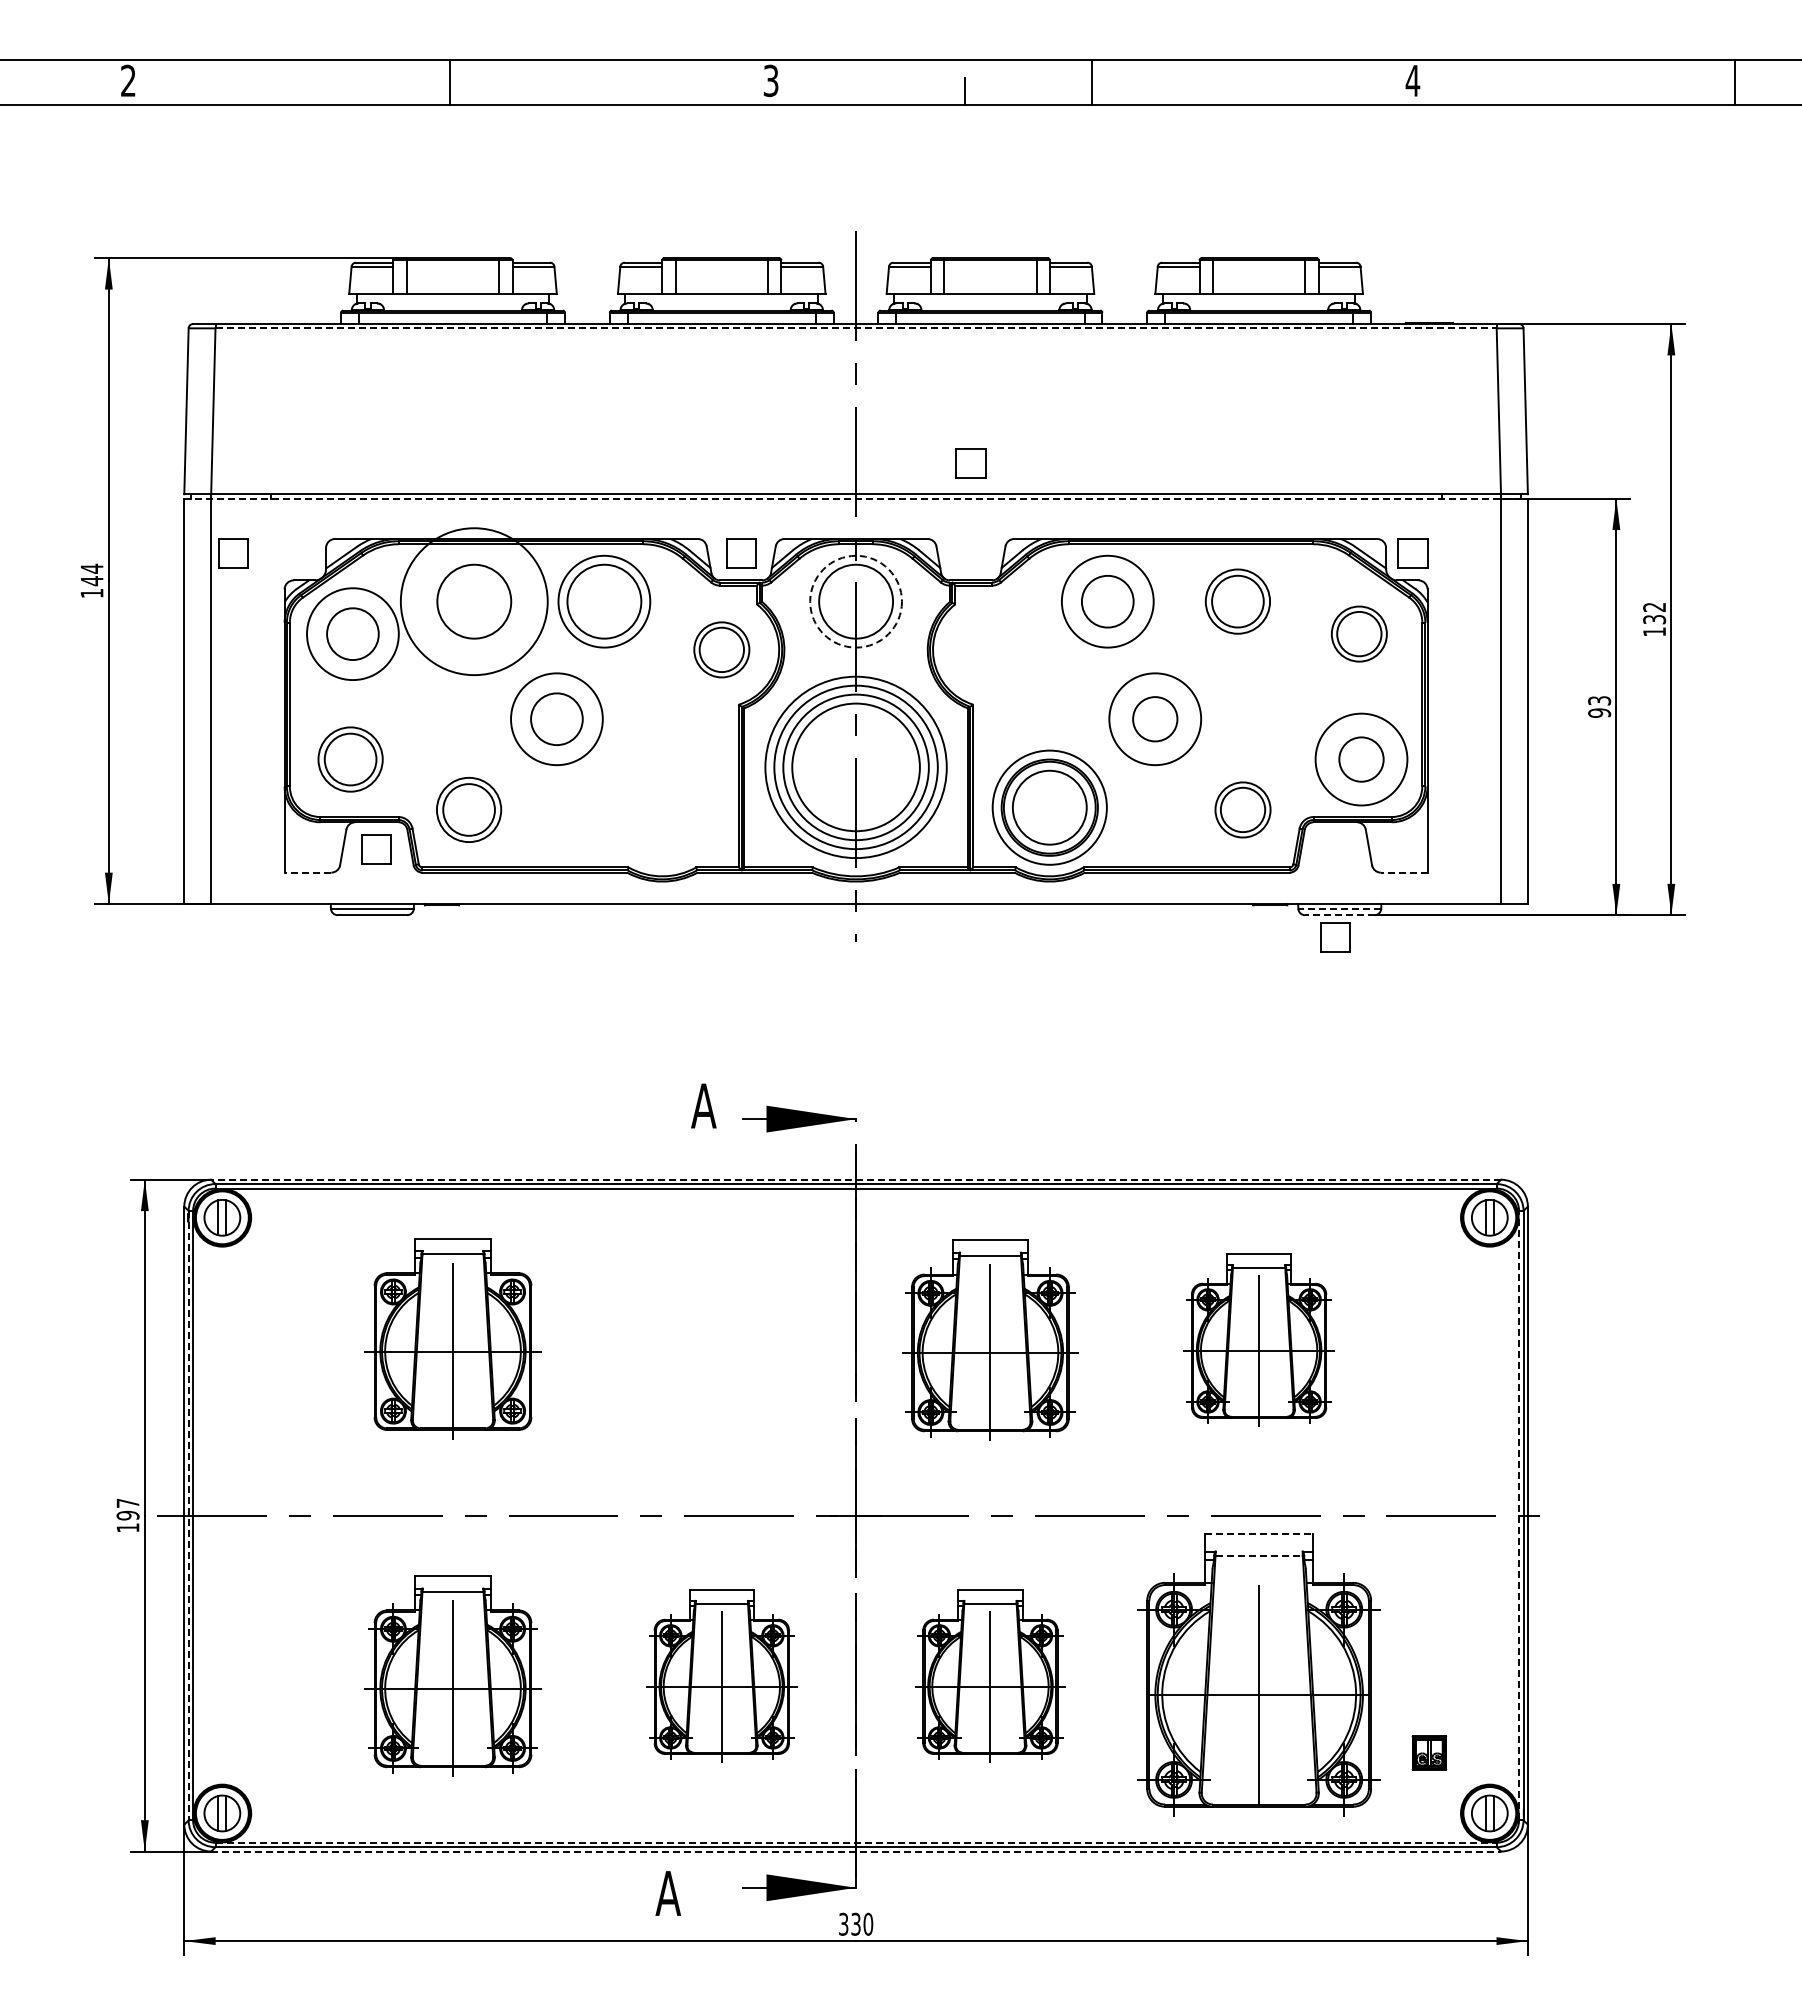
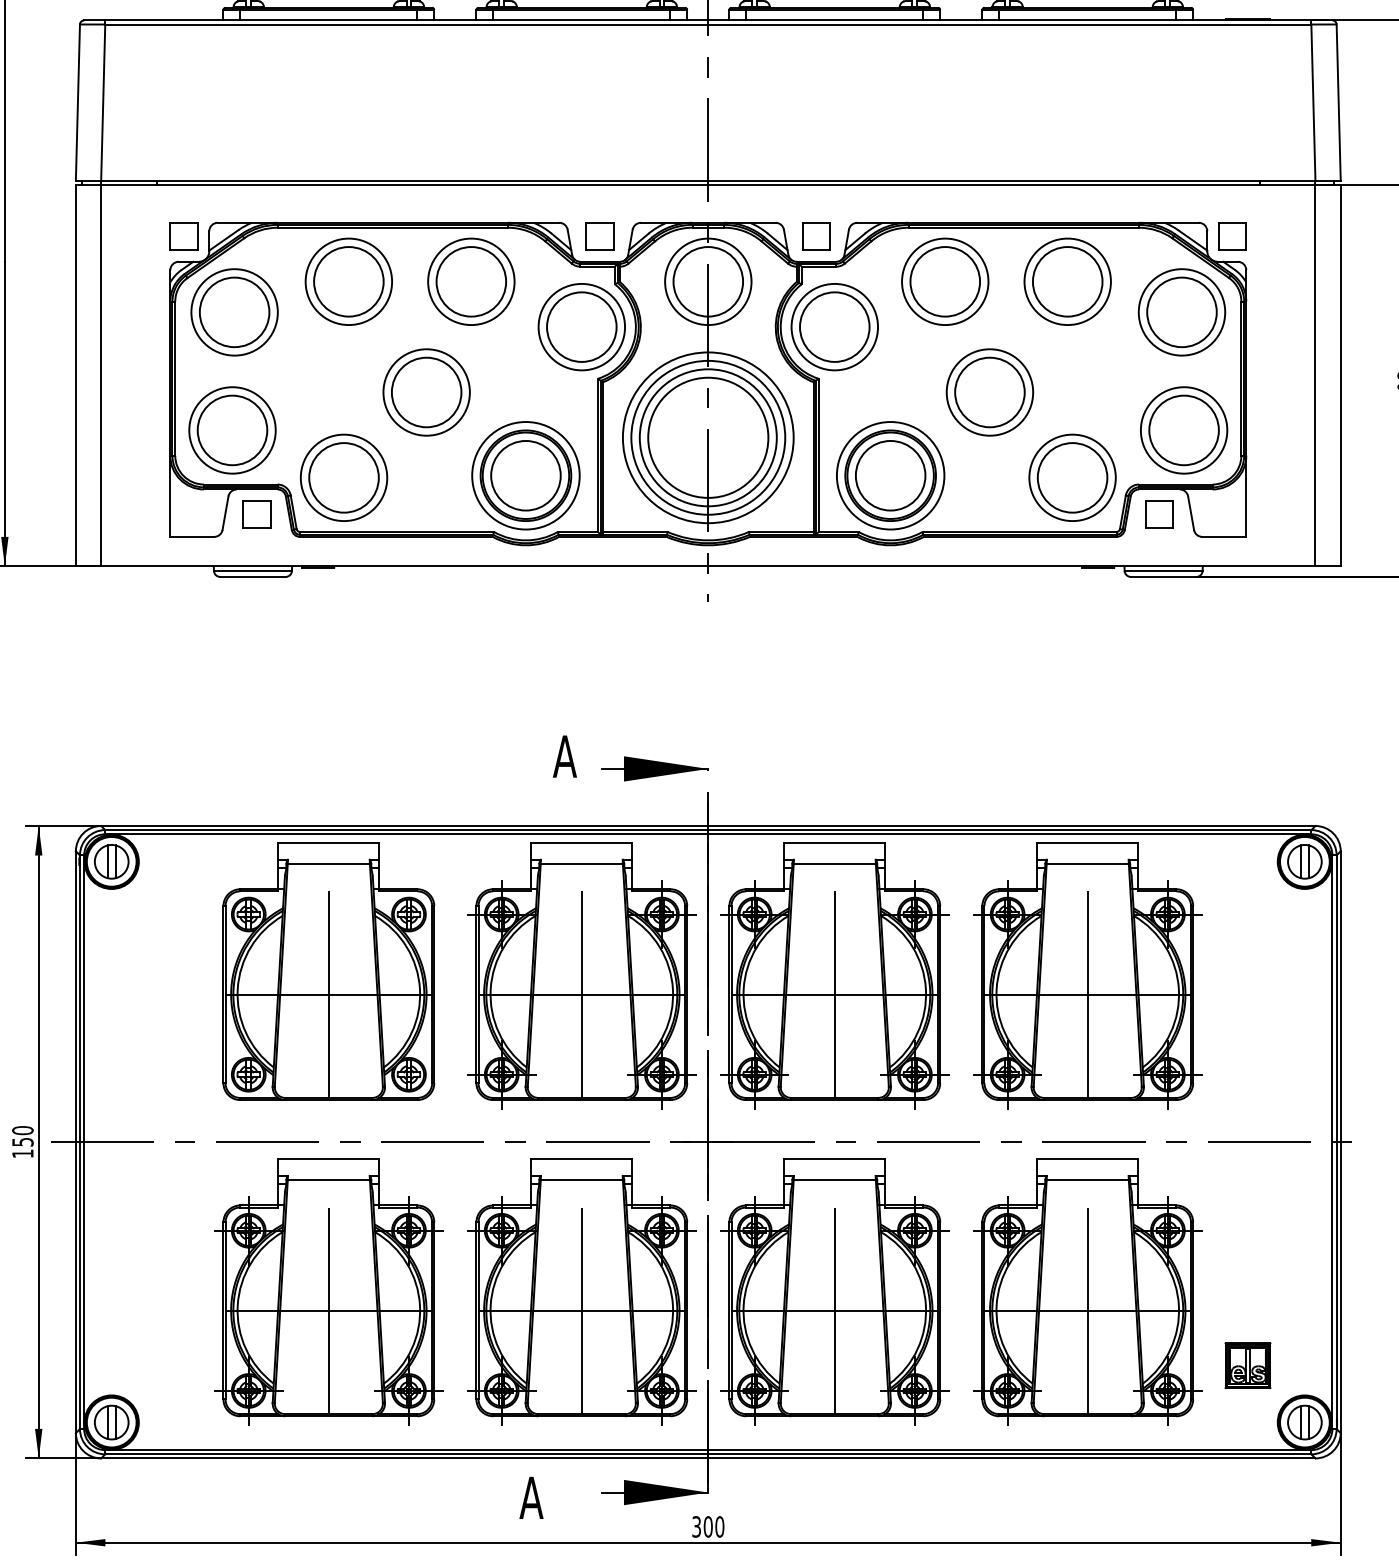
line: (856, 328) -> (708, 24), dashed -> solid
part: (970, 463) -> (816, 236), moved
line: (856, 498) -> (708, 184), dashed -> solid
part: (233, 553) -> (184, 236), moved
circle: (474, 601) -> (349, 281), size x0.62
circle: (856, 601) -> (708, 281), dashed -> solid
circle: (1107, 601) -> (944, 281), size x1.43
part: (1237, 601) -> (1067, 281), size x1.43
part: (1359, 633) -> (1182, 311), size x1.67
circle: (352, 634) -> (234, 312), size x1.43
part: (721, 649) -> (581, 326), size x1.67
part: (990, 649) -> (834, 326), added
circle: (556, 719) -> (426, 392), size x1.43
circle: (1155, 719) -> (990, 392), size x1.67
part: (350, 759) -> (232, 430), size x1.43
circle: (1361, 759) -> (1184, 430), size x1.67
part: (662, 807) -> (526, 475), added
part: (468, 809) -> (343, 477), size x1.43
part: (1242, 809) -> (1072, 477), size x1.67
line: (307, 872) -> (191, 536), dashed -> solid
line: (1403, 872) -> (1223, 536), dashed -> solid
line: (1339, 908) -> (1163, 570), dashed -> solid
line: (1339, 915) -> (1163, 577), dashed -> solid
part: (1335, 937) -> (1159, 515), moved
line: (856, 1179) -> (708, 825), dashed -> solid
part: (452, 1334) -> (328, 971), size x1.43
part: (721, 1338) -> (581, 975), added
part: (990, 1338) -> (834, 975), size x1.43
part: (1258, 1338) -> (1087, 975), size x1.67
text: (127, 1509) -> (22, 1136), 197 -> 150
line: (188, 1515) -> (79, 1142), dashed -> solid
line: (1519, 1515) -> (1332, 1142), dashed -> solid
line: (1259, 1533) -> (1088, 1159), dashed -> solid
line: (1259, 1555) -> (1088, 1179), dashed -> solid
part: (452, 1674) -> (328, 1291), size x1.43
part: (721, 1674) -> (581, 1291), size x1.67
part: (990, 1674) -> (834, 1291), size x1.67
part: (1429, 1752) -> (1248, 1365), size x1.43
line: (856, 1842) -> (708, 1449), dashed -> solid
line: (856, 1851) -> (708, 1458), dashed -> solid
text: (855, 1923) -> (707, 1526), 330 -> 300

